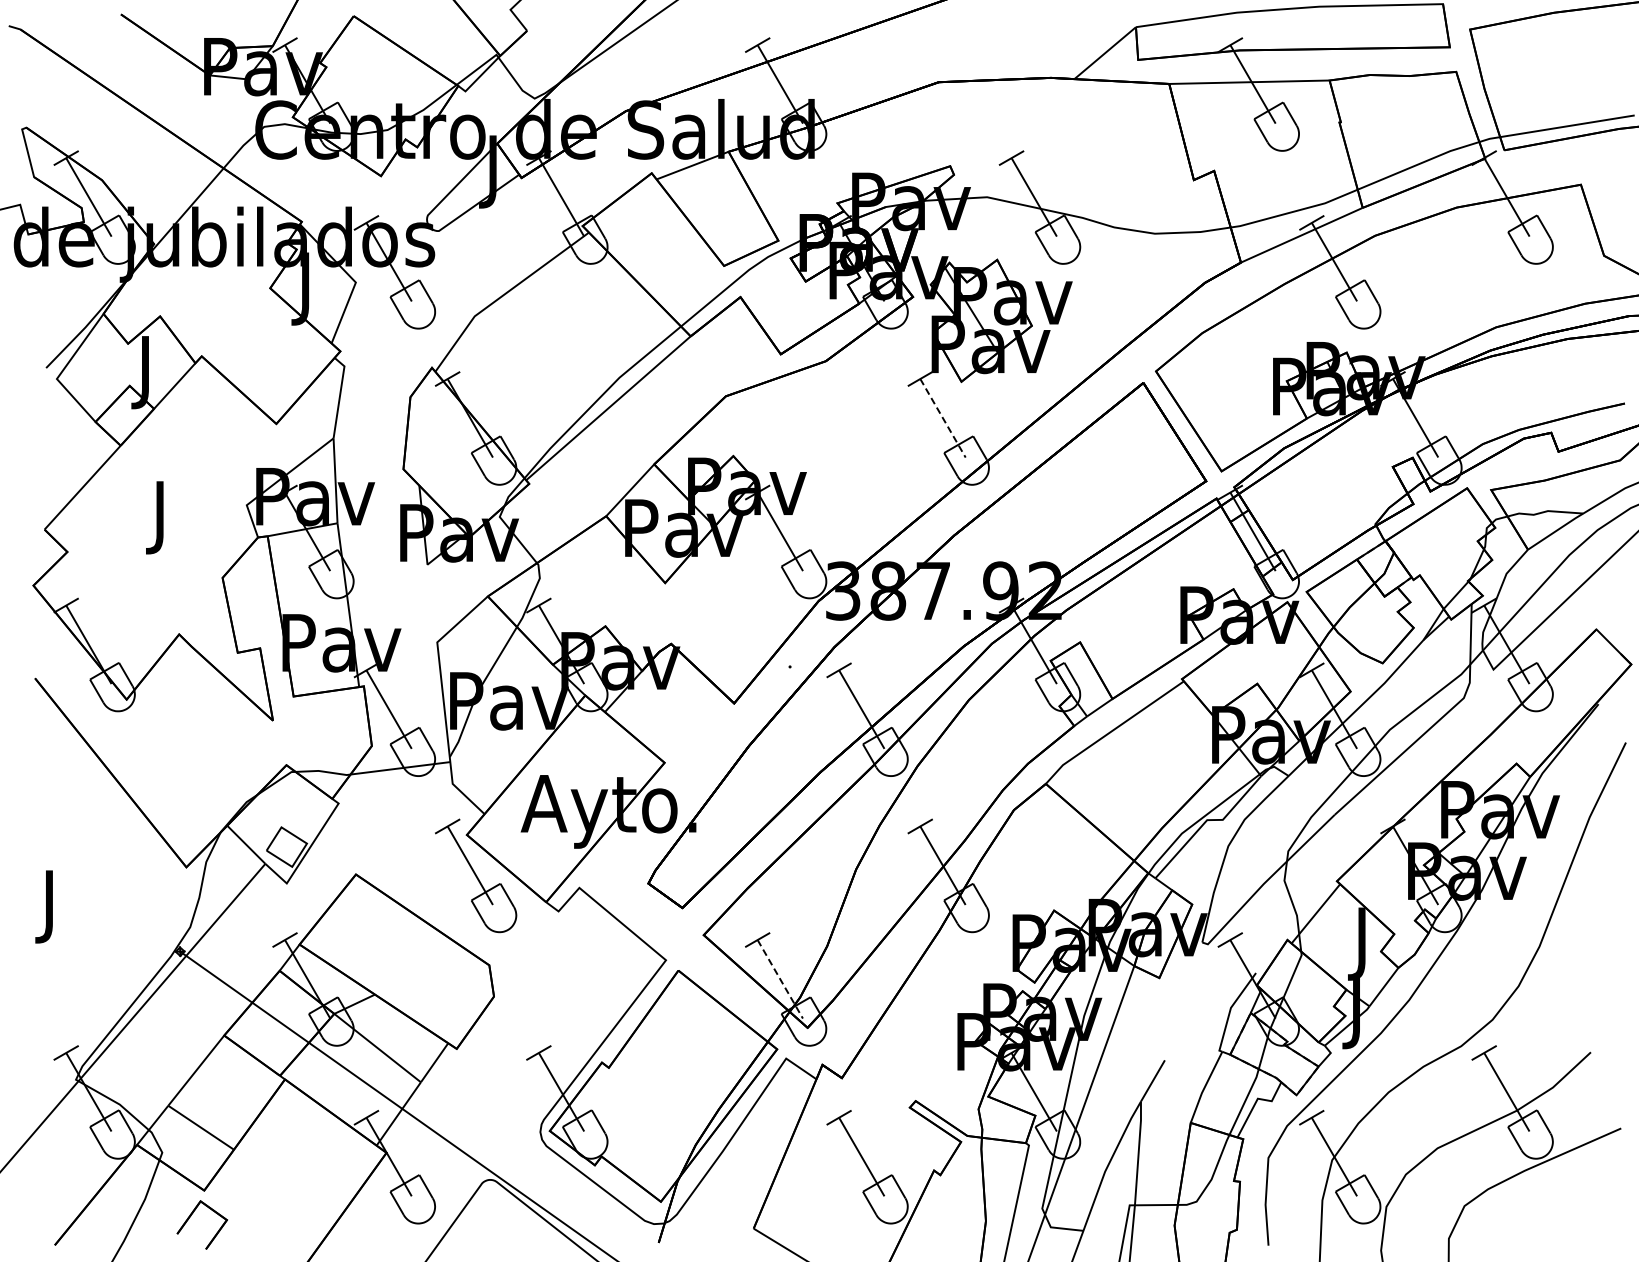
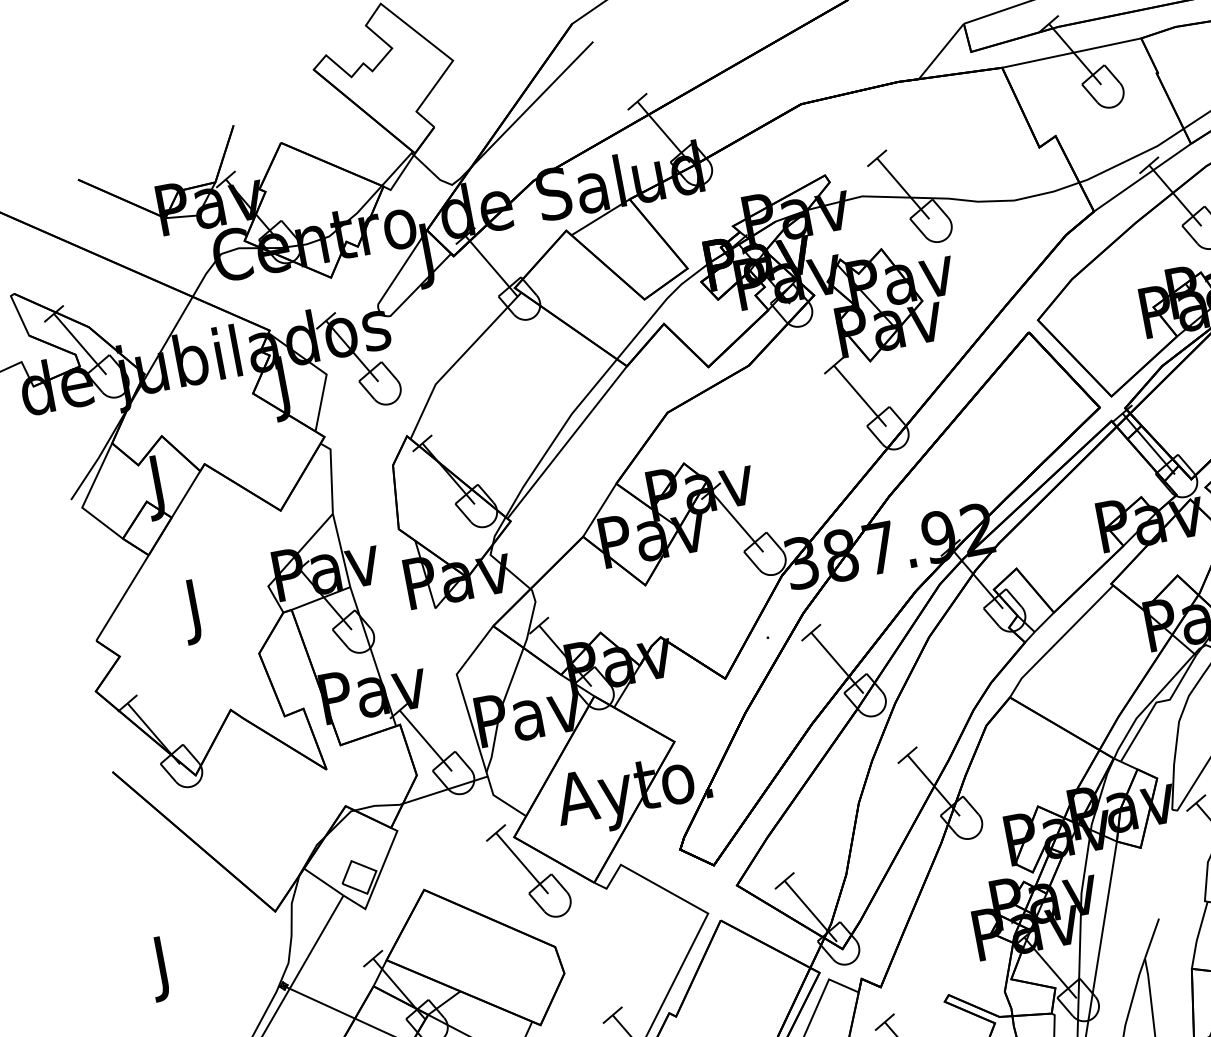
line: (943, 418) -> (860, 396), dashed -> solid
line: (780, 979) -> (811, 911), dashed -> solid

